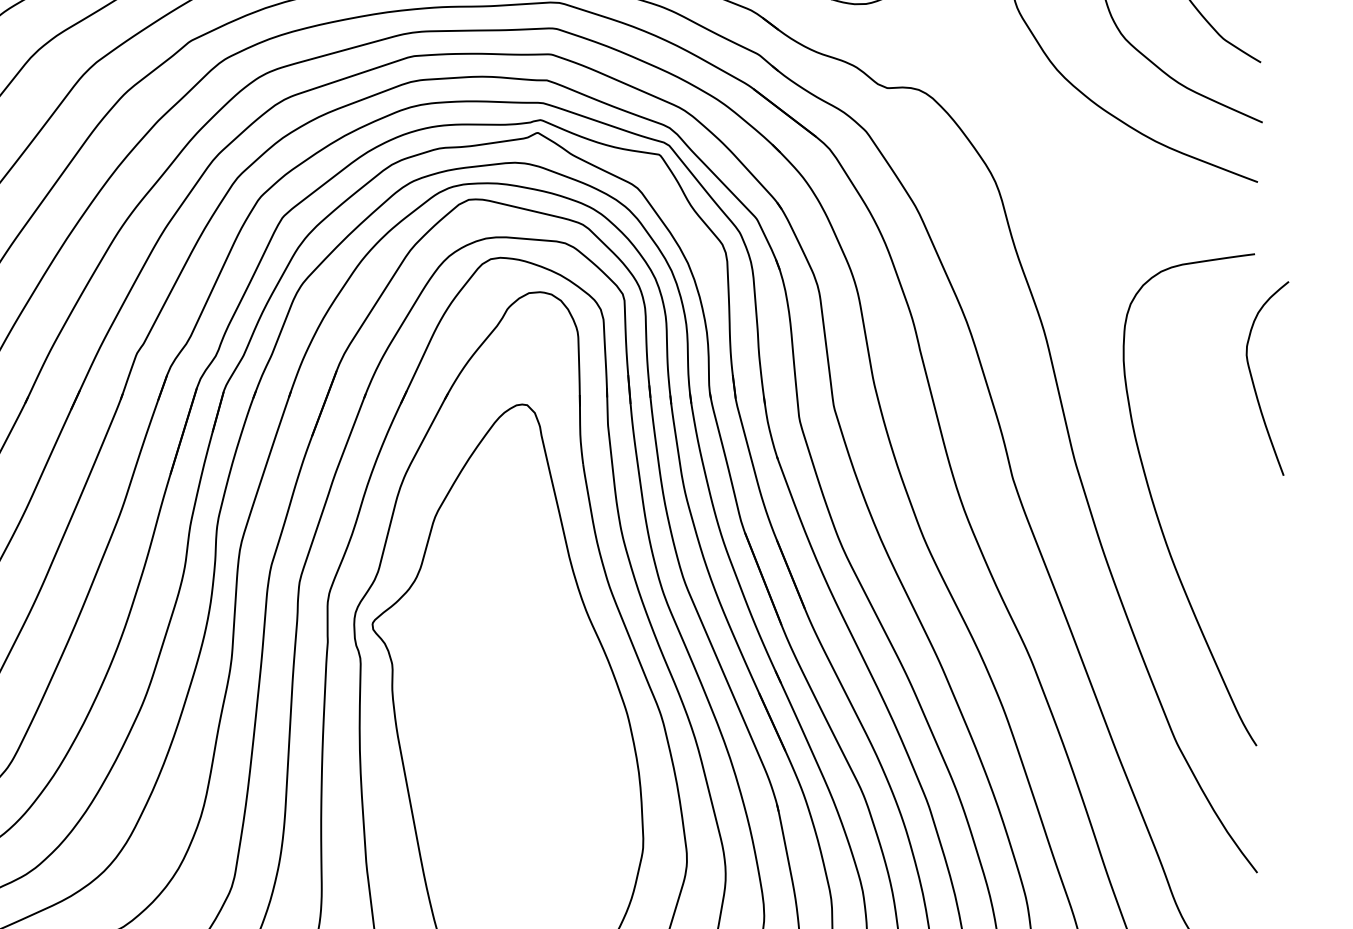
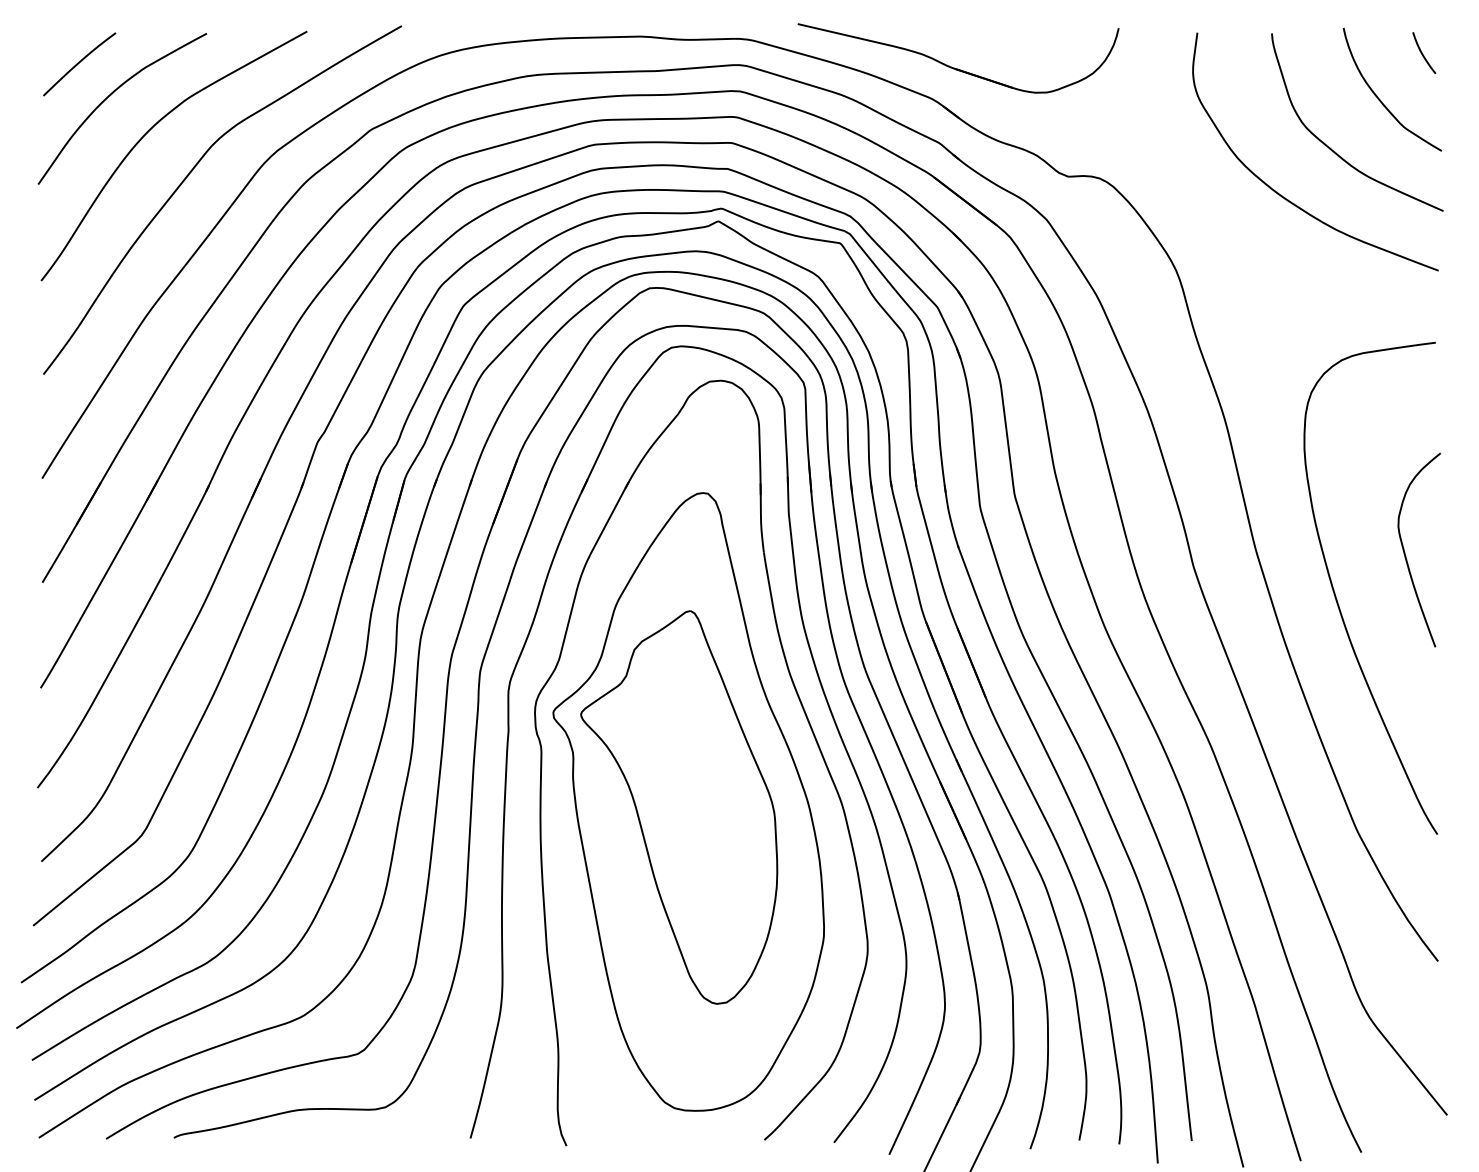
curve: (1253, 380) -> (1405, 552), moved
part: (498, 718) -> (679, 807), added

